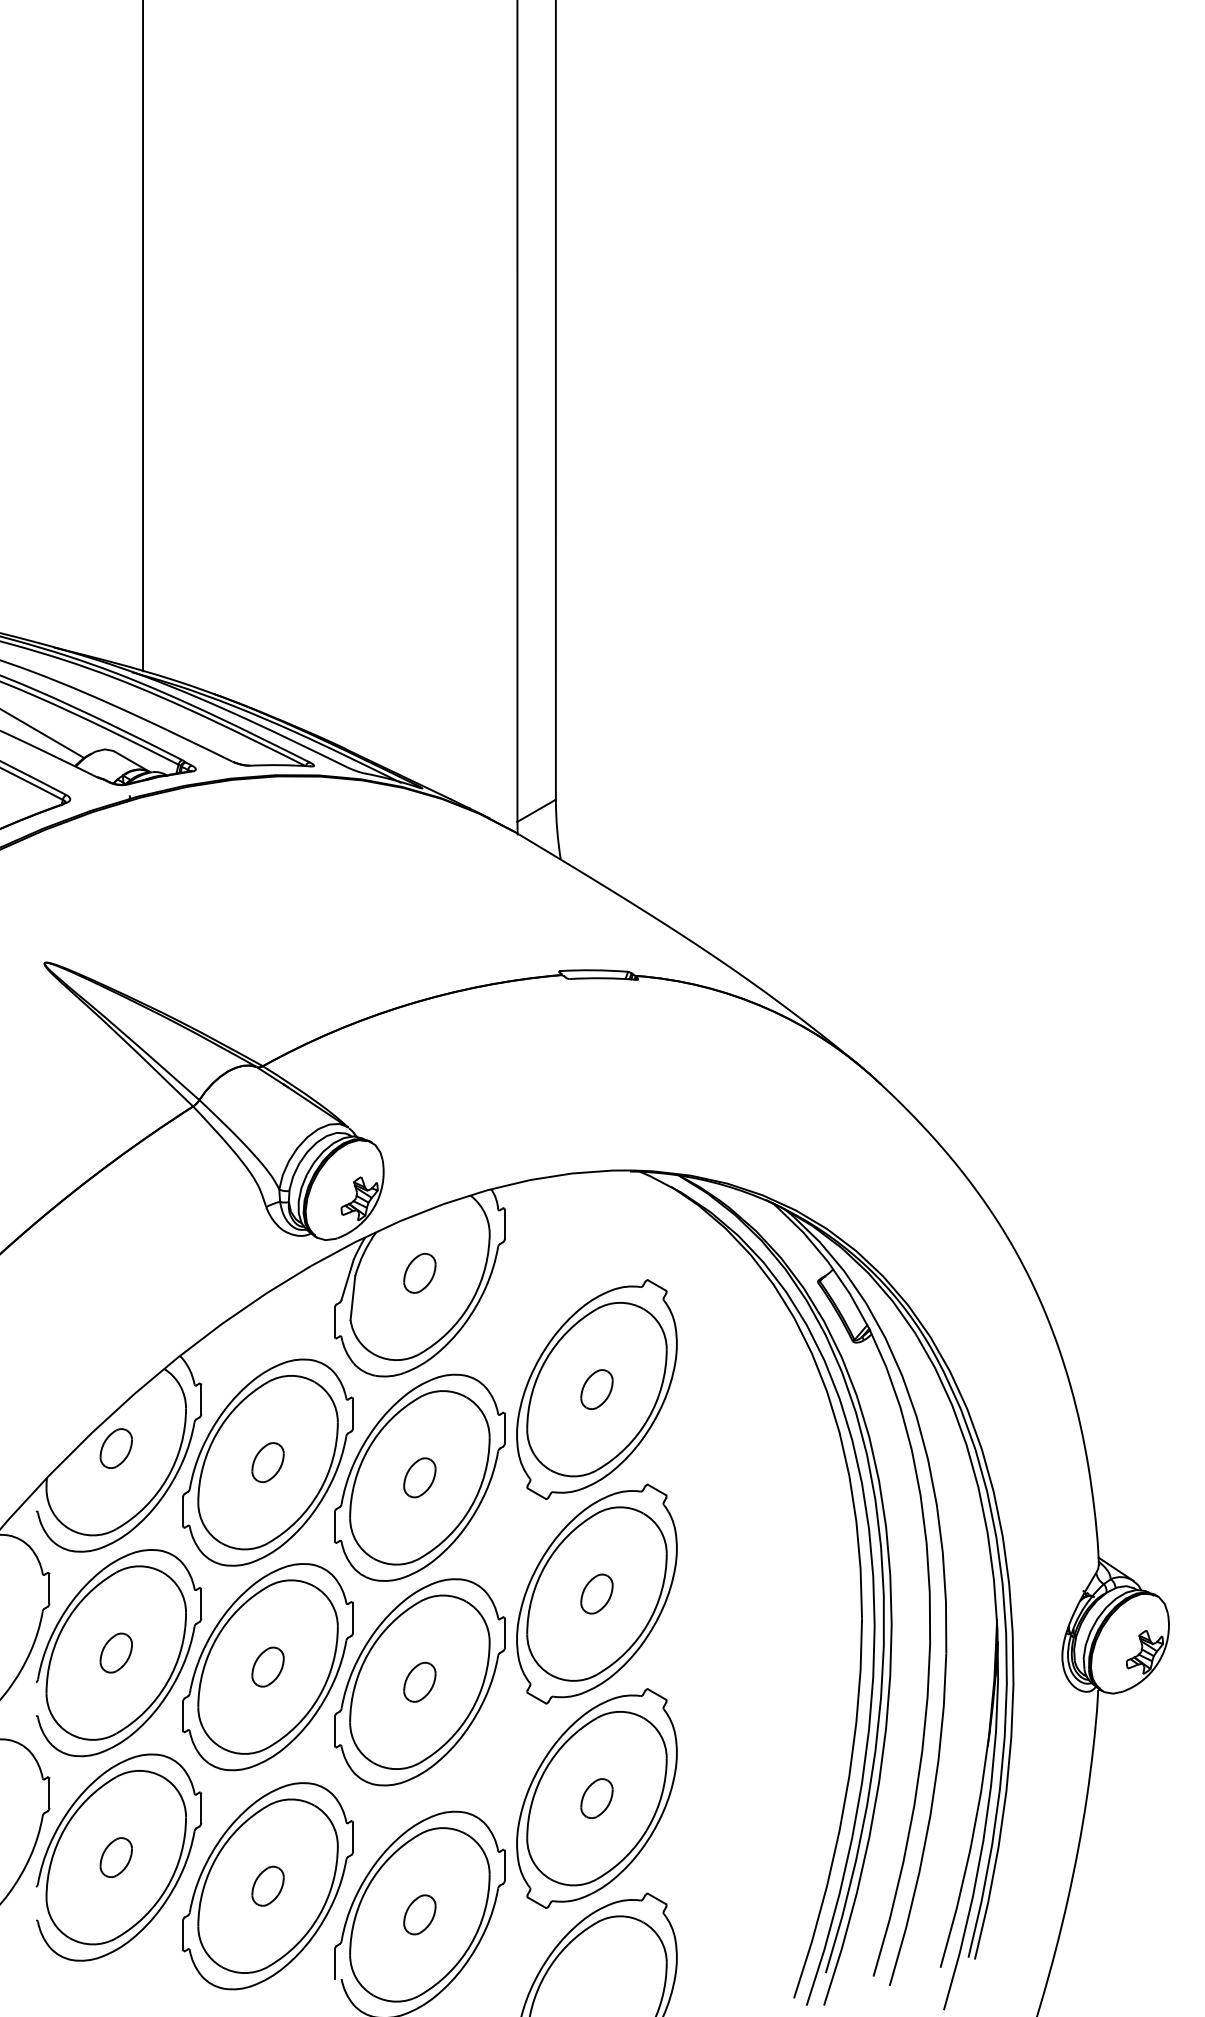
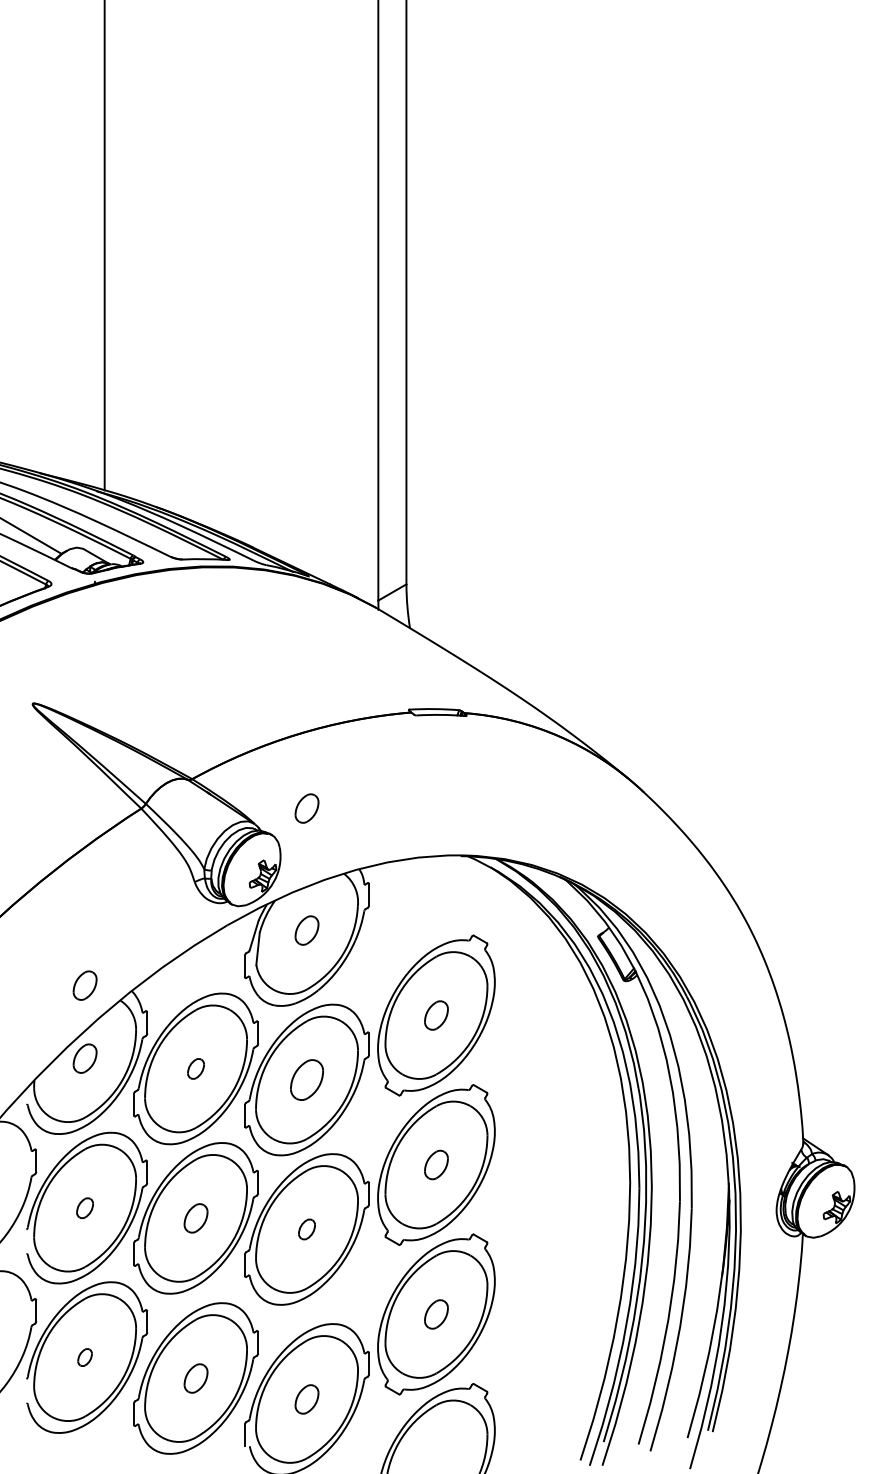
part: (419, 1106) -> (306, 808), added
part: (115, 1348) -> (84, 985), added
part: (267, 1462) -> (195, 1068), size x0.7
part: (419, 1477) -> (306, 1079), size x1.4
part: (115, 1653) -> (84, 1208), size x0.7
part: (419, 1682) -> (306, 1229), size x0.7
part: (115, 1857) -> (84, 1357), size x0.6

